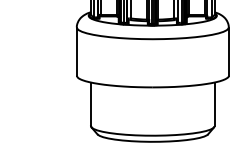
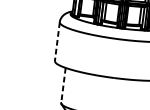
line: (76, 52) -> (56, 42), solid -> dashed
line: (91, 104) -> (63, 85), solid -> dashed

